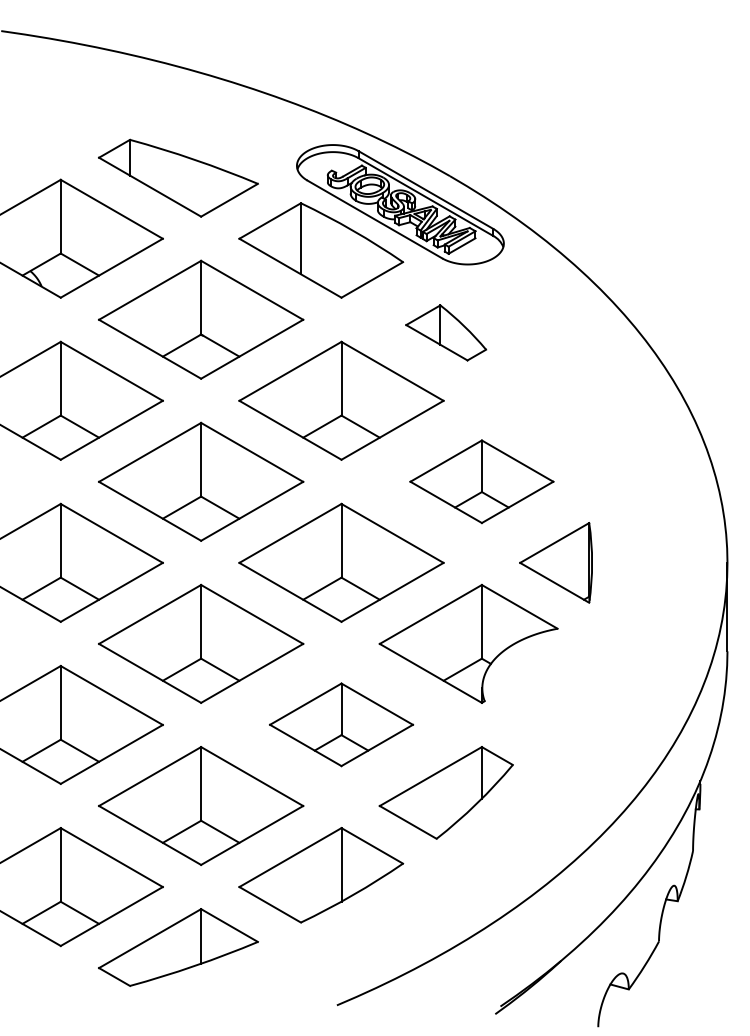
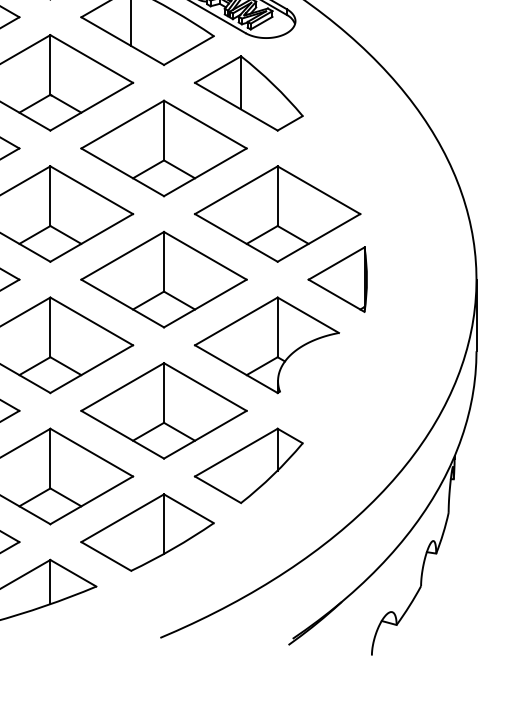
part: (445, 332) -> (248, 93), size x1.67
part: (481, 481) -> (277, 213), size x1.43
part: (341, 724) -> (164, 410), size x1.43

